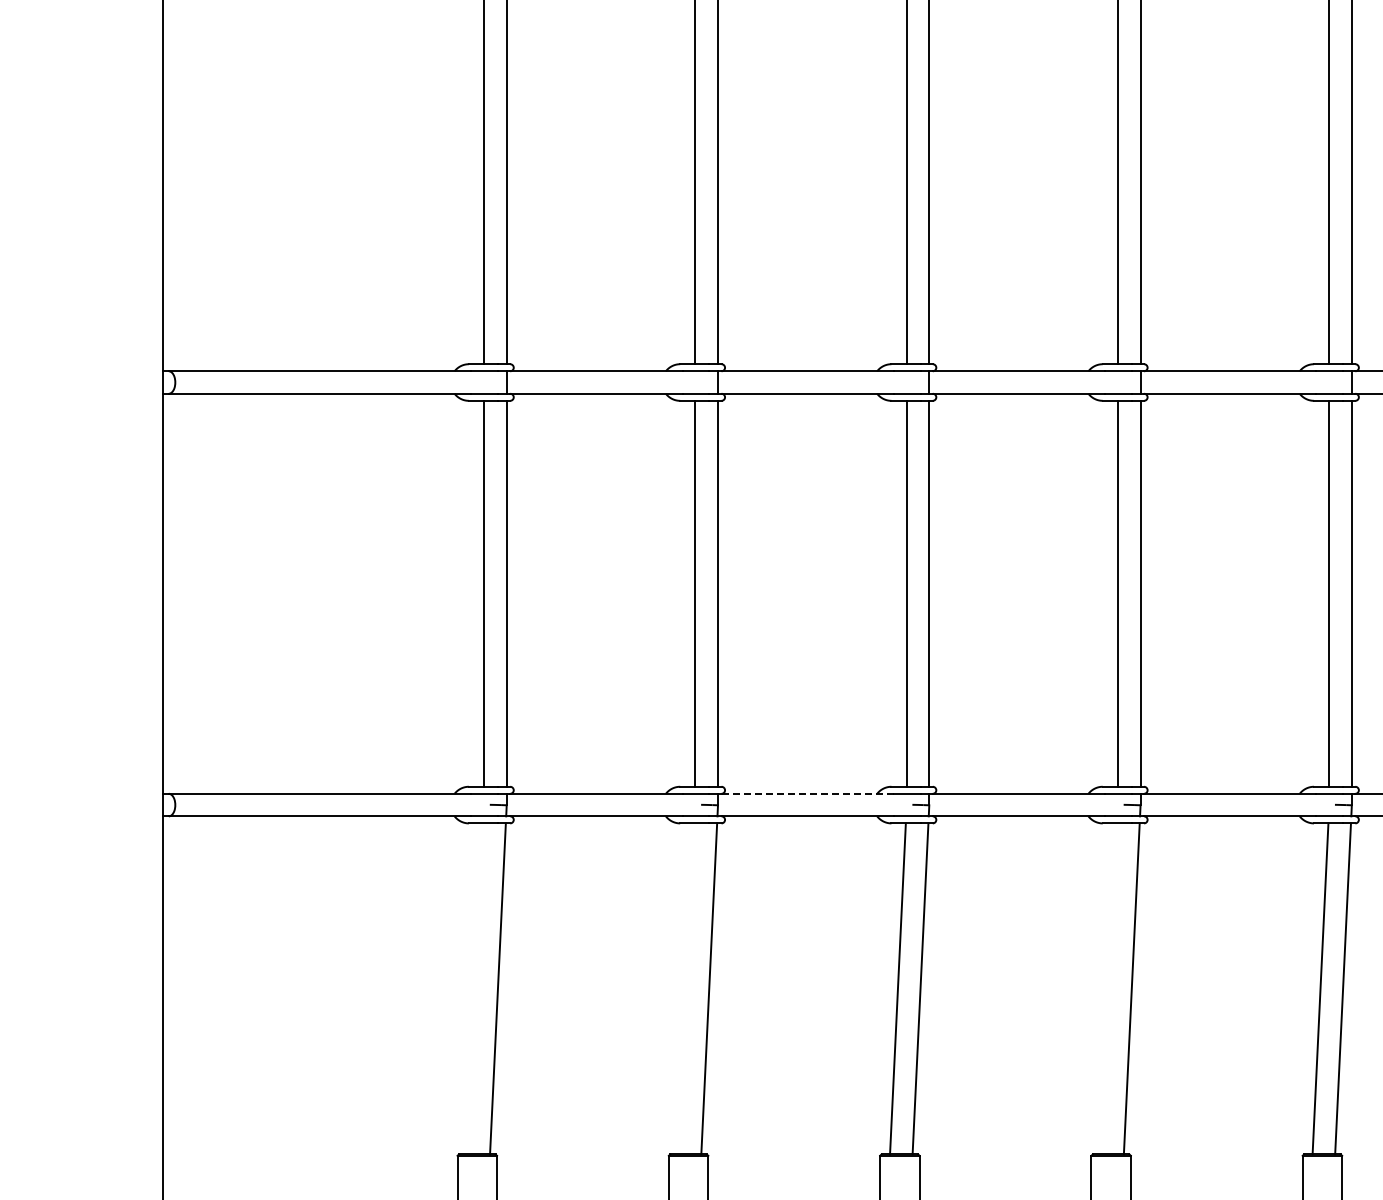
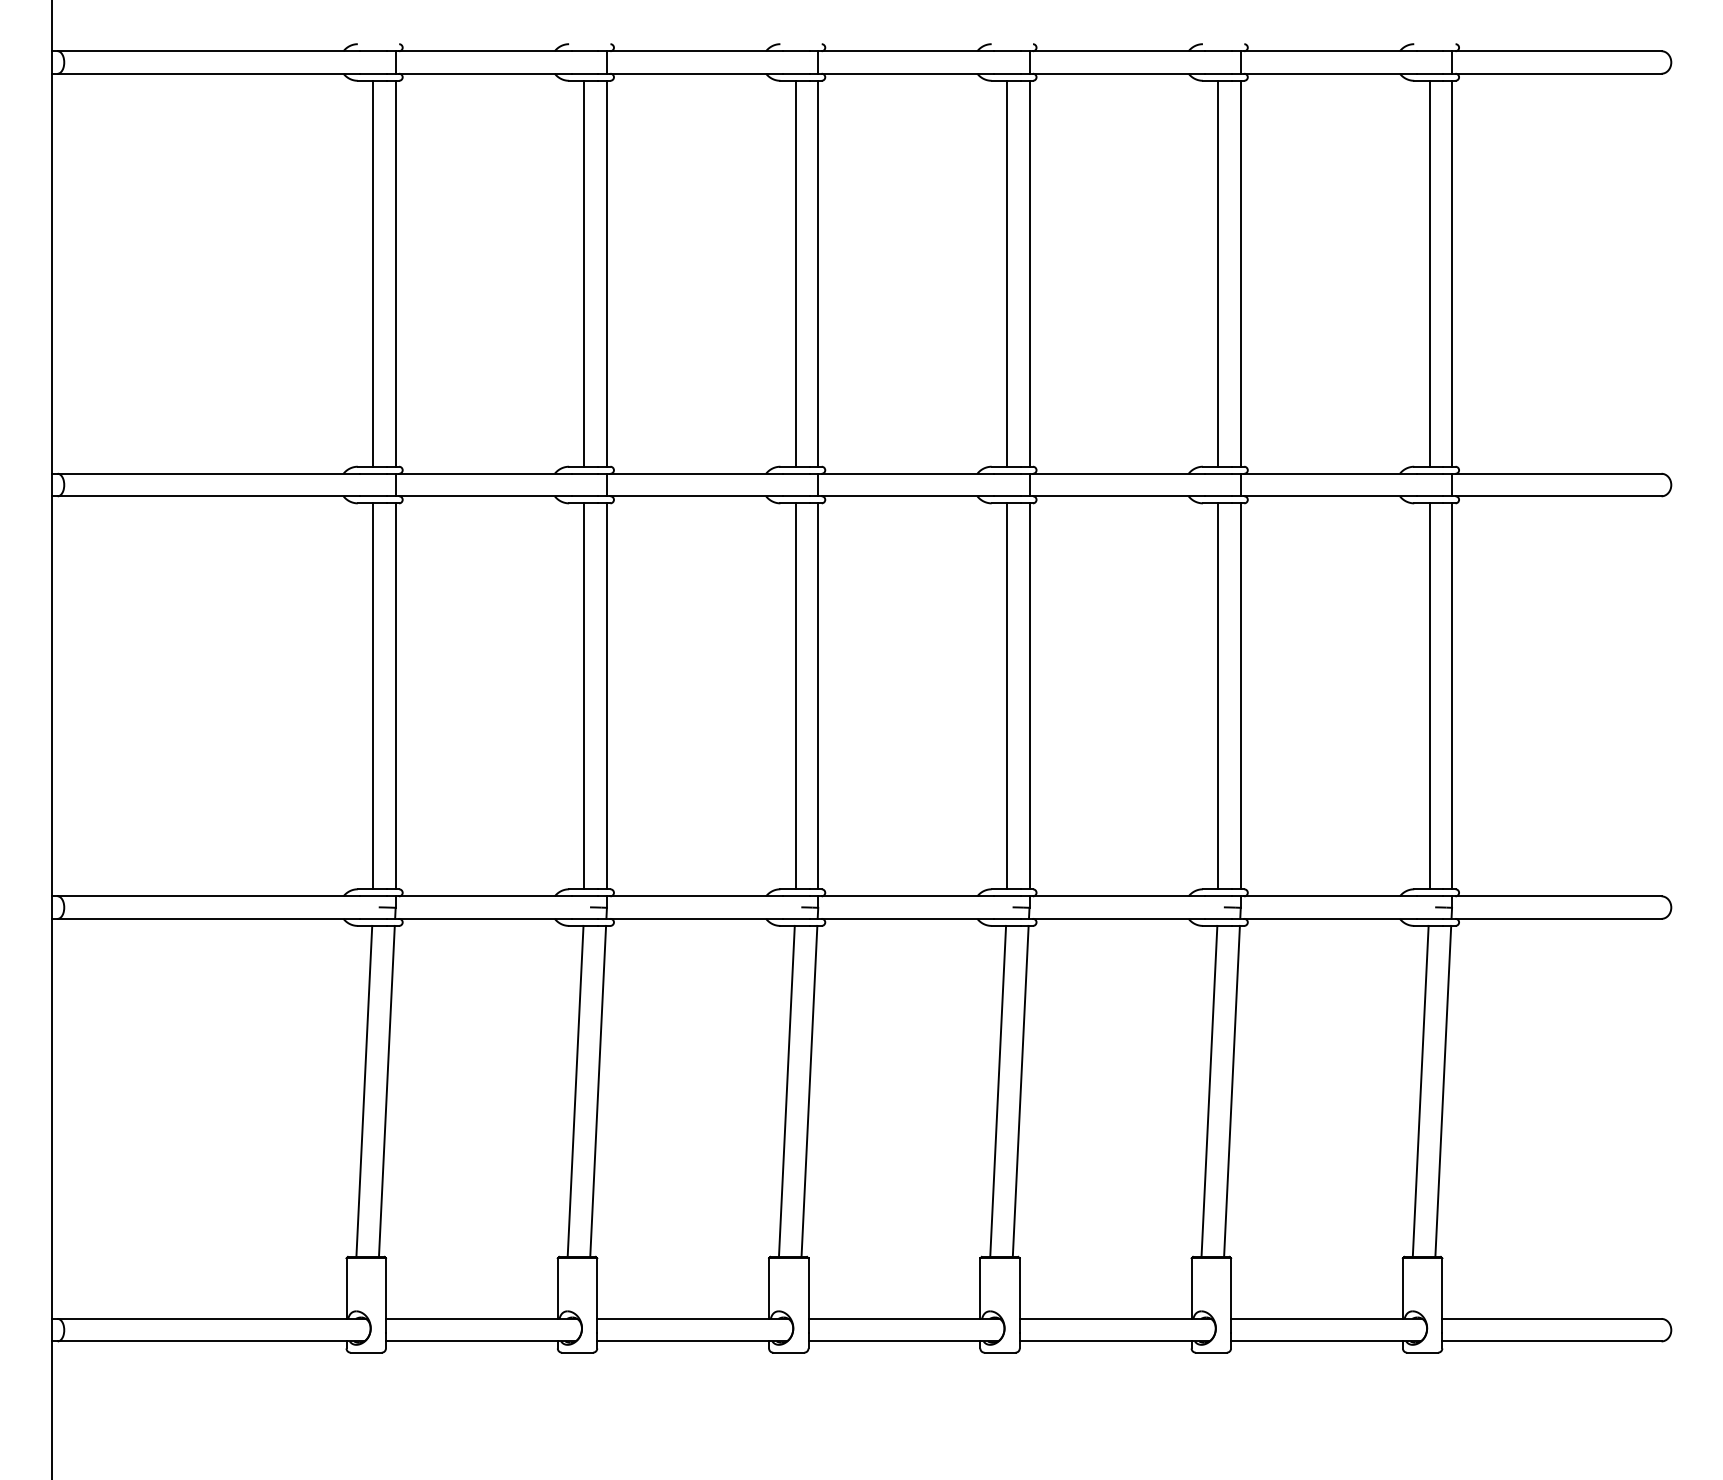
line: (807, 793) -> (696, 896), dashed -> solid
line: (475, 987) -> (364, 1090), added
line: (686, 987) -> (575, 1090), added
line: (1109, 987) -> (998, 1090), added

